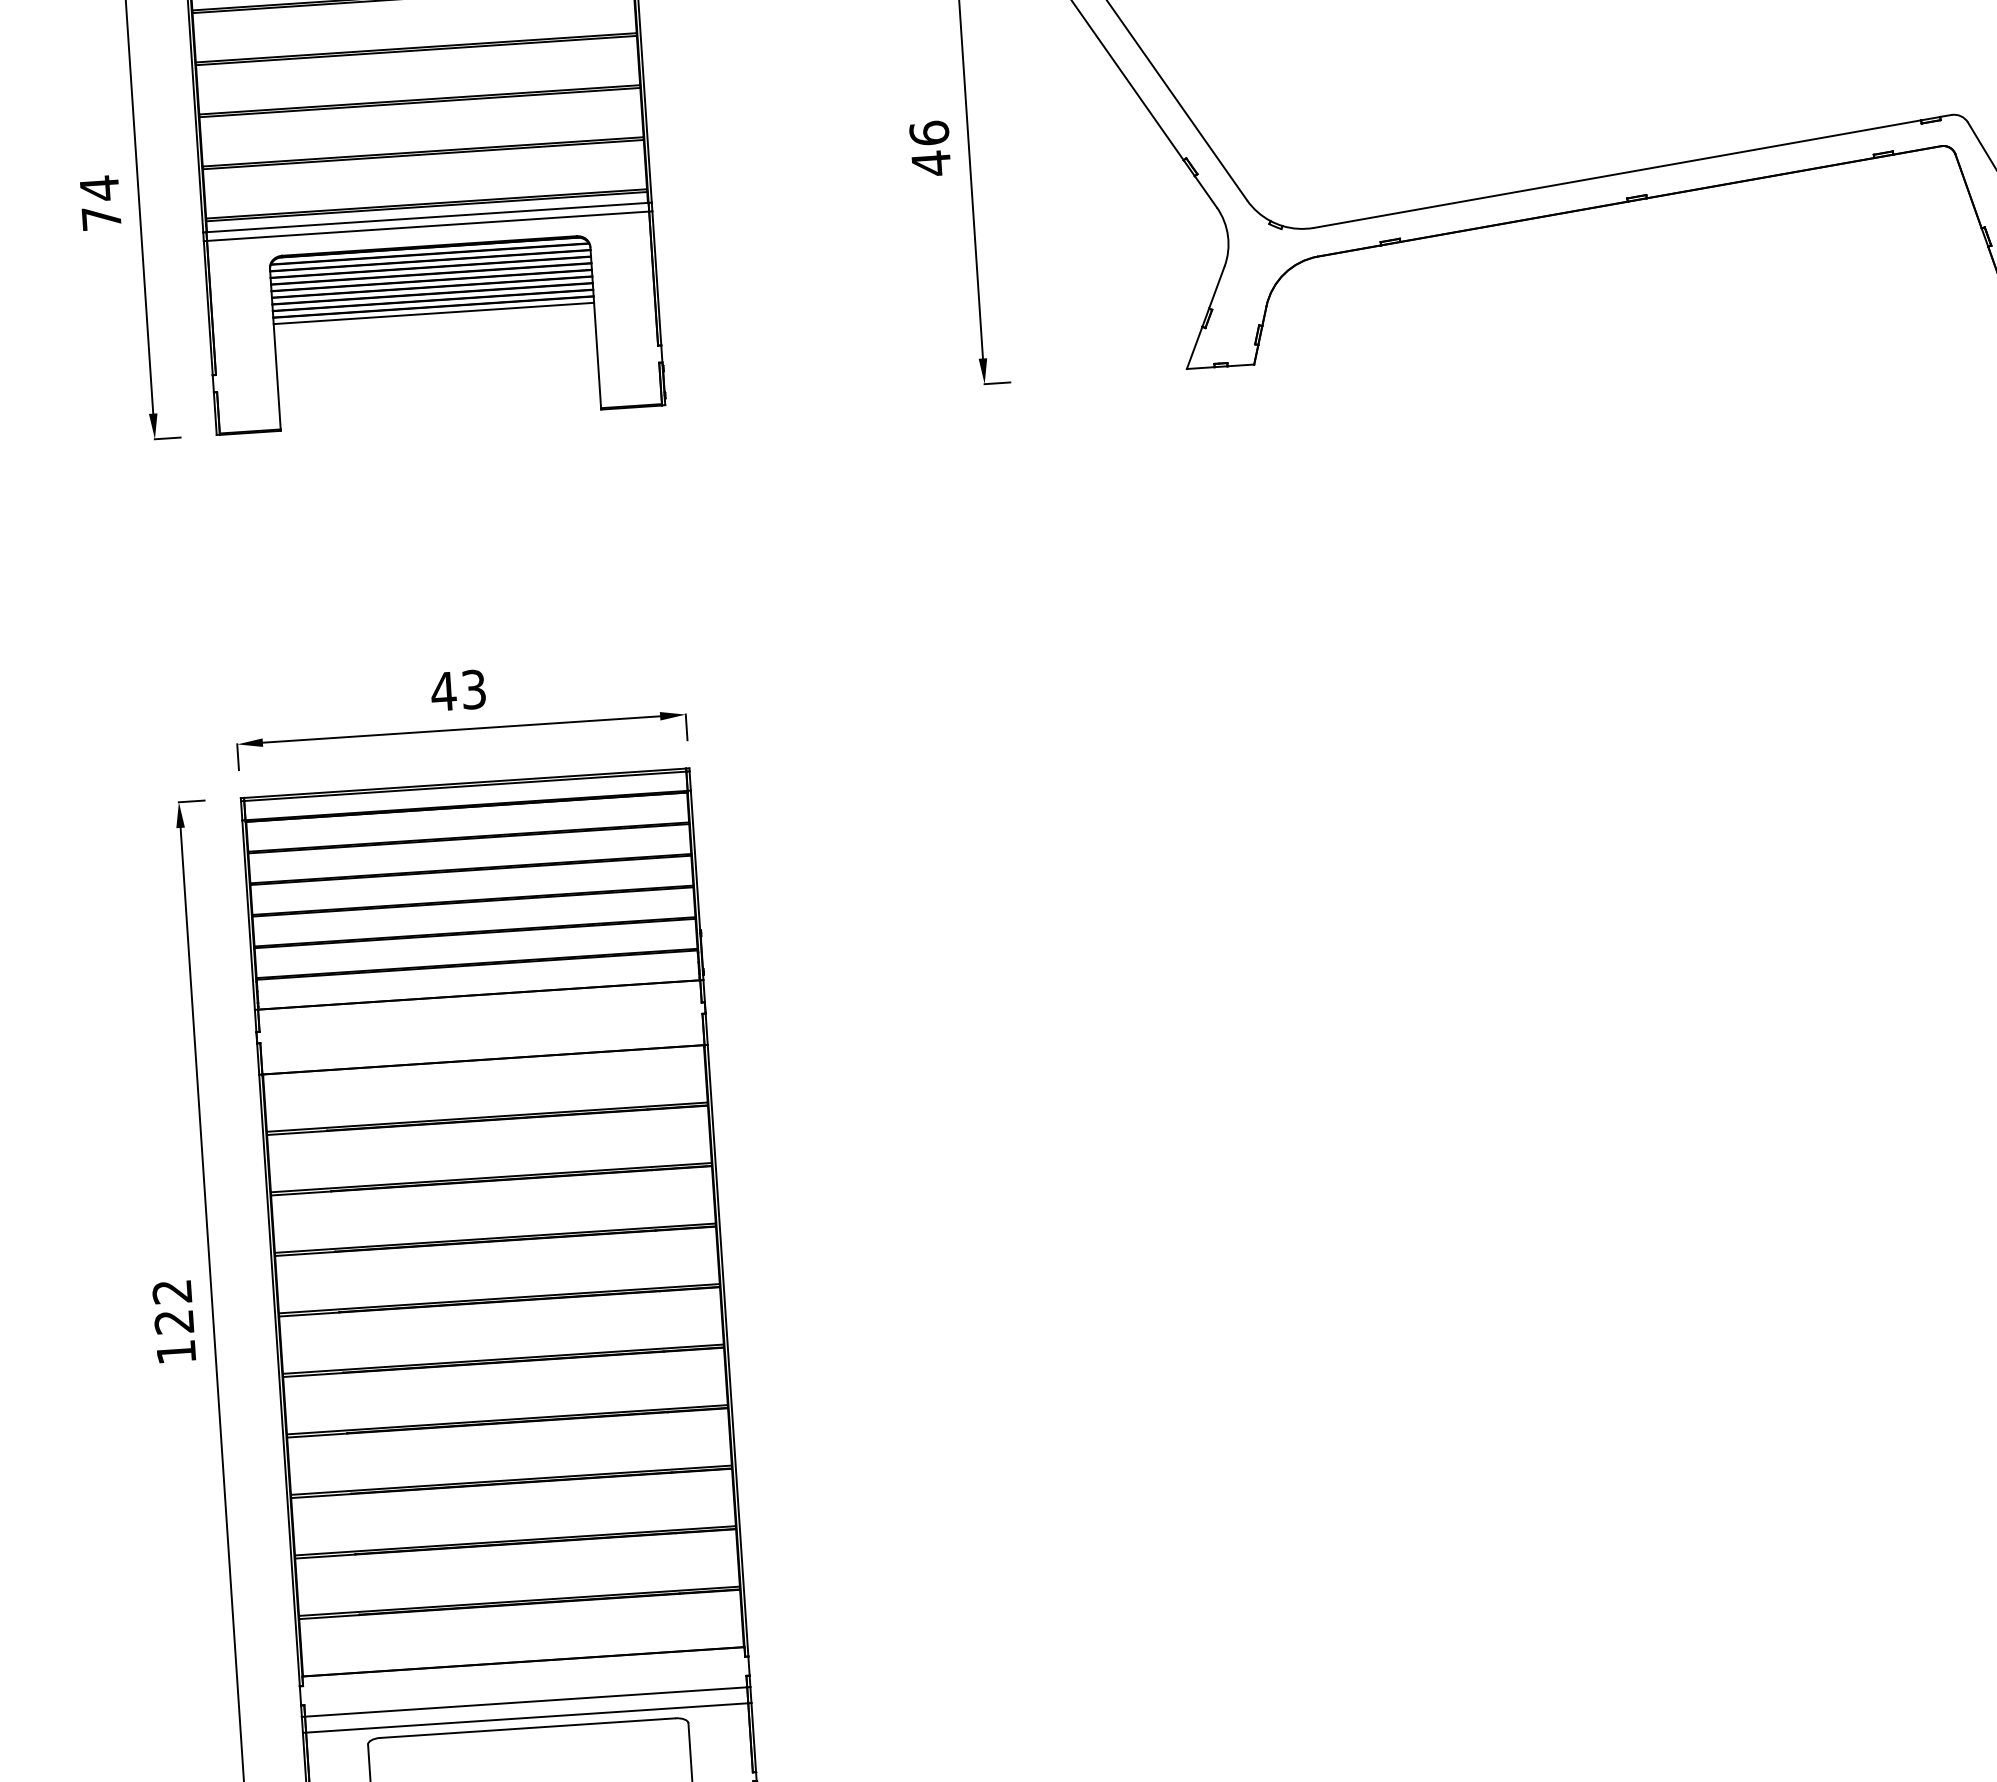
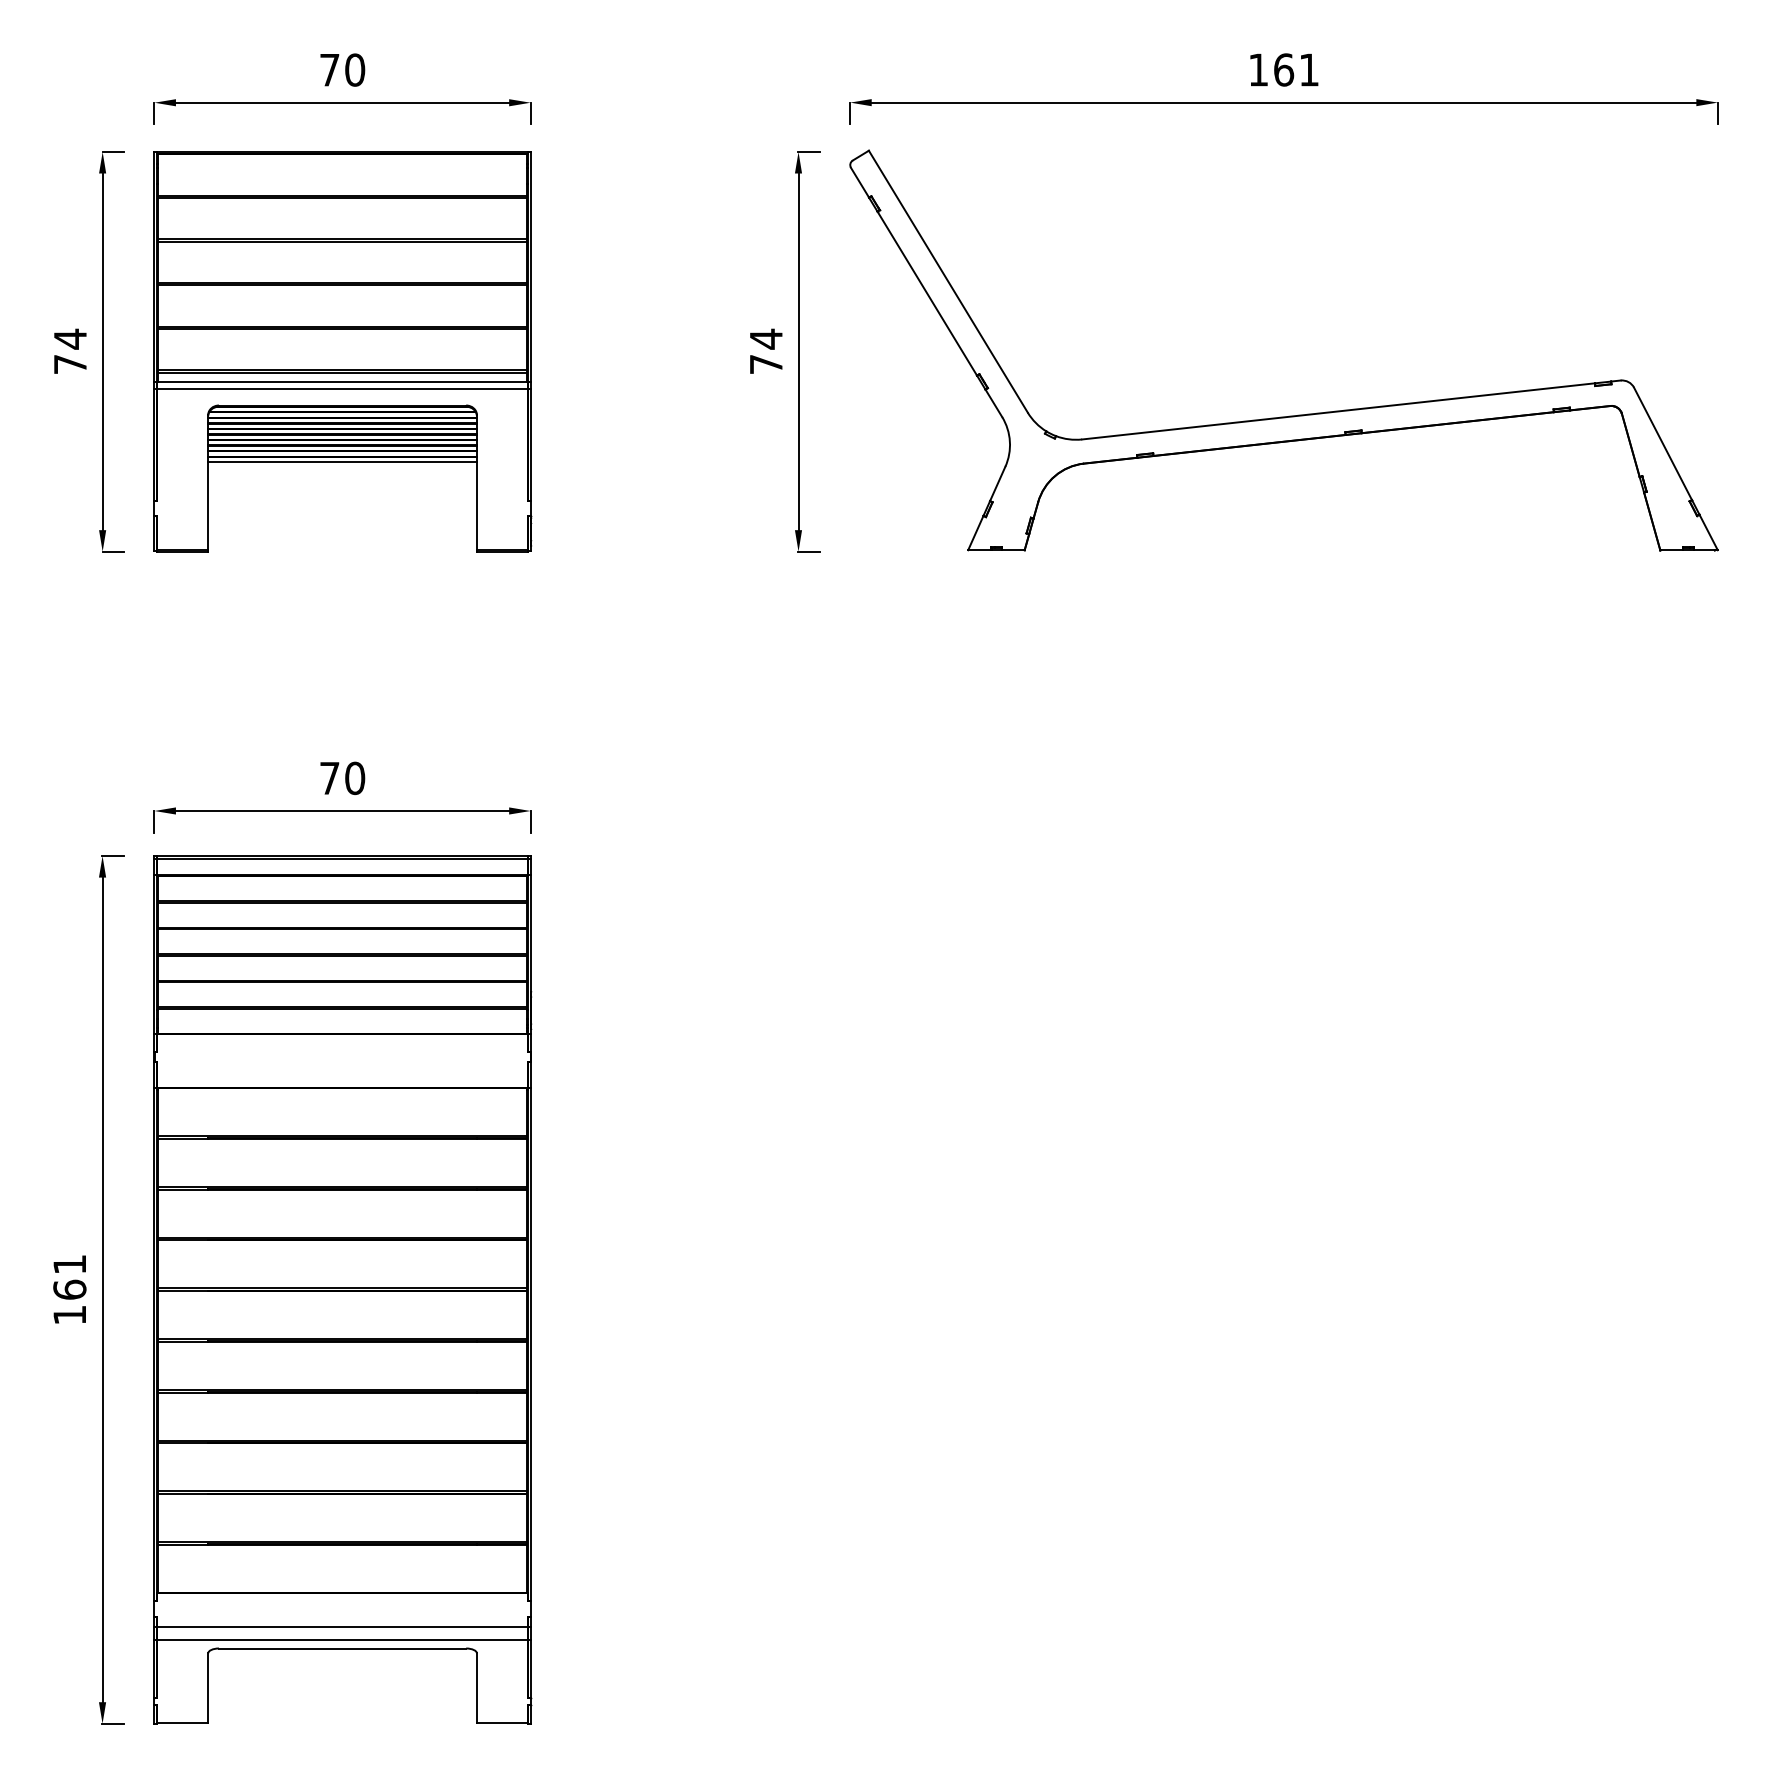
text: (929, 148) -> (765, 351), 46 -> 74
text: (458, 690) -> (342, 778), 43 -> 70
text: (172, 1307) -> (69, 1277), 122 -> 161

